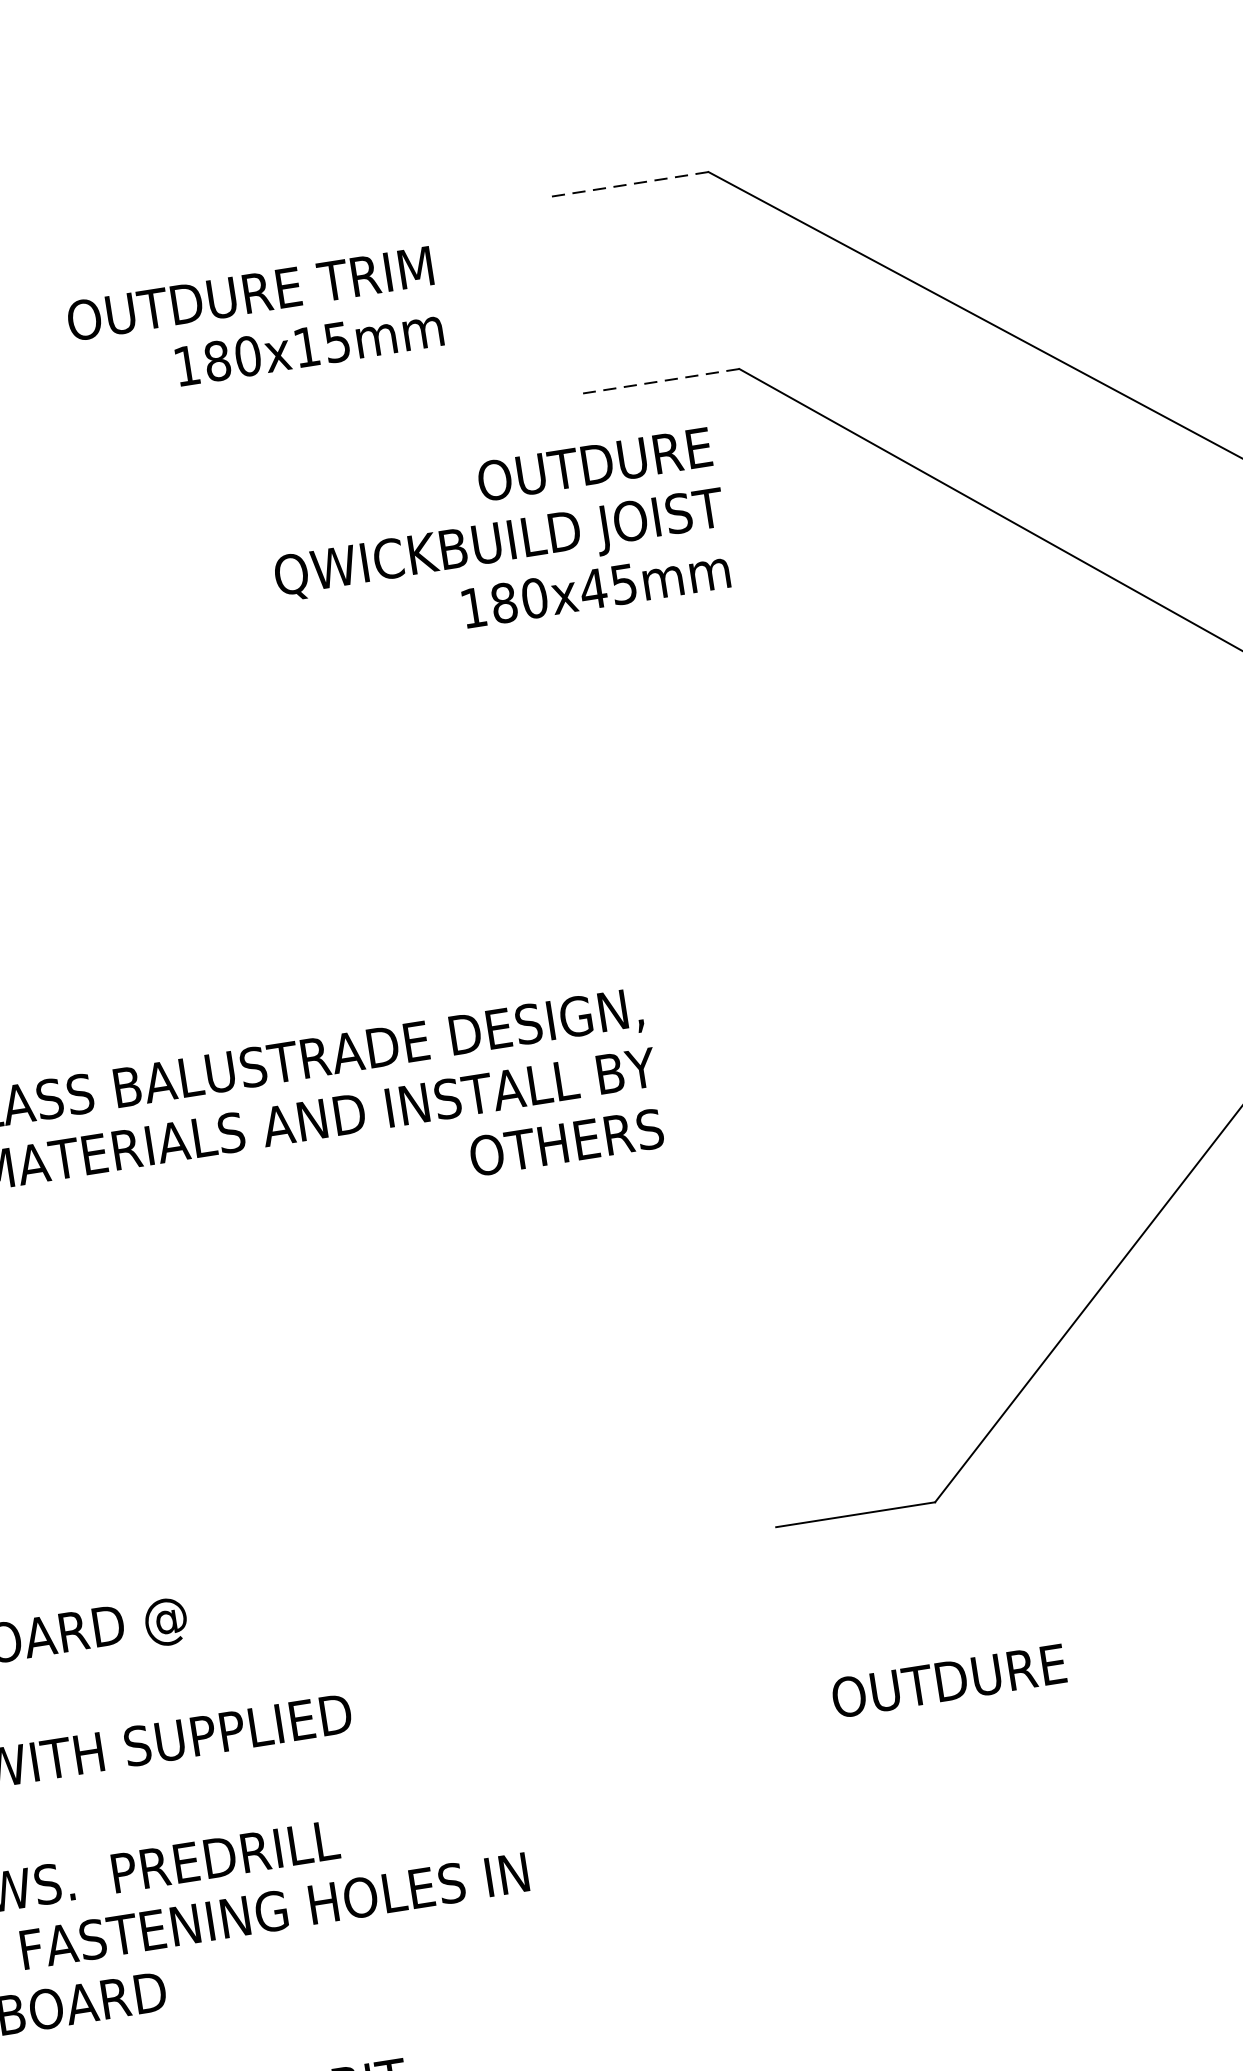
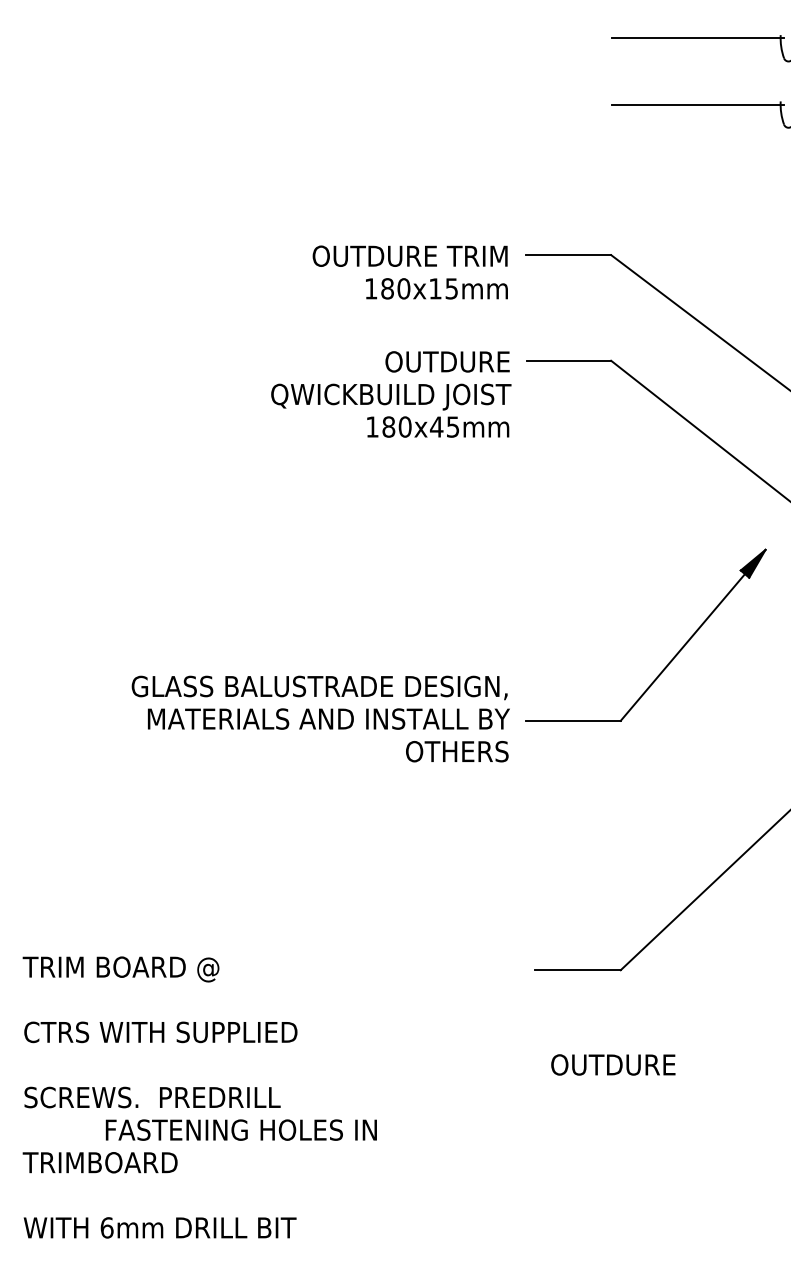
line: (629, 185) -> (568, 255), dashed -> solid
text: (253, 324) -> (409, 272), moved
line: (661, 380) -> (569, 360), dashed -> solid
text: (499, 541) -> (391, 394), moved
part: (943, 899) -> (674, 655), added

